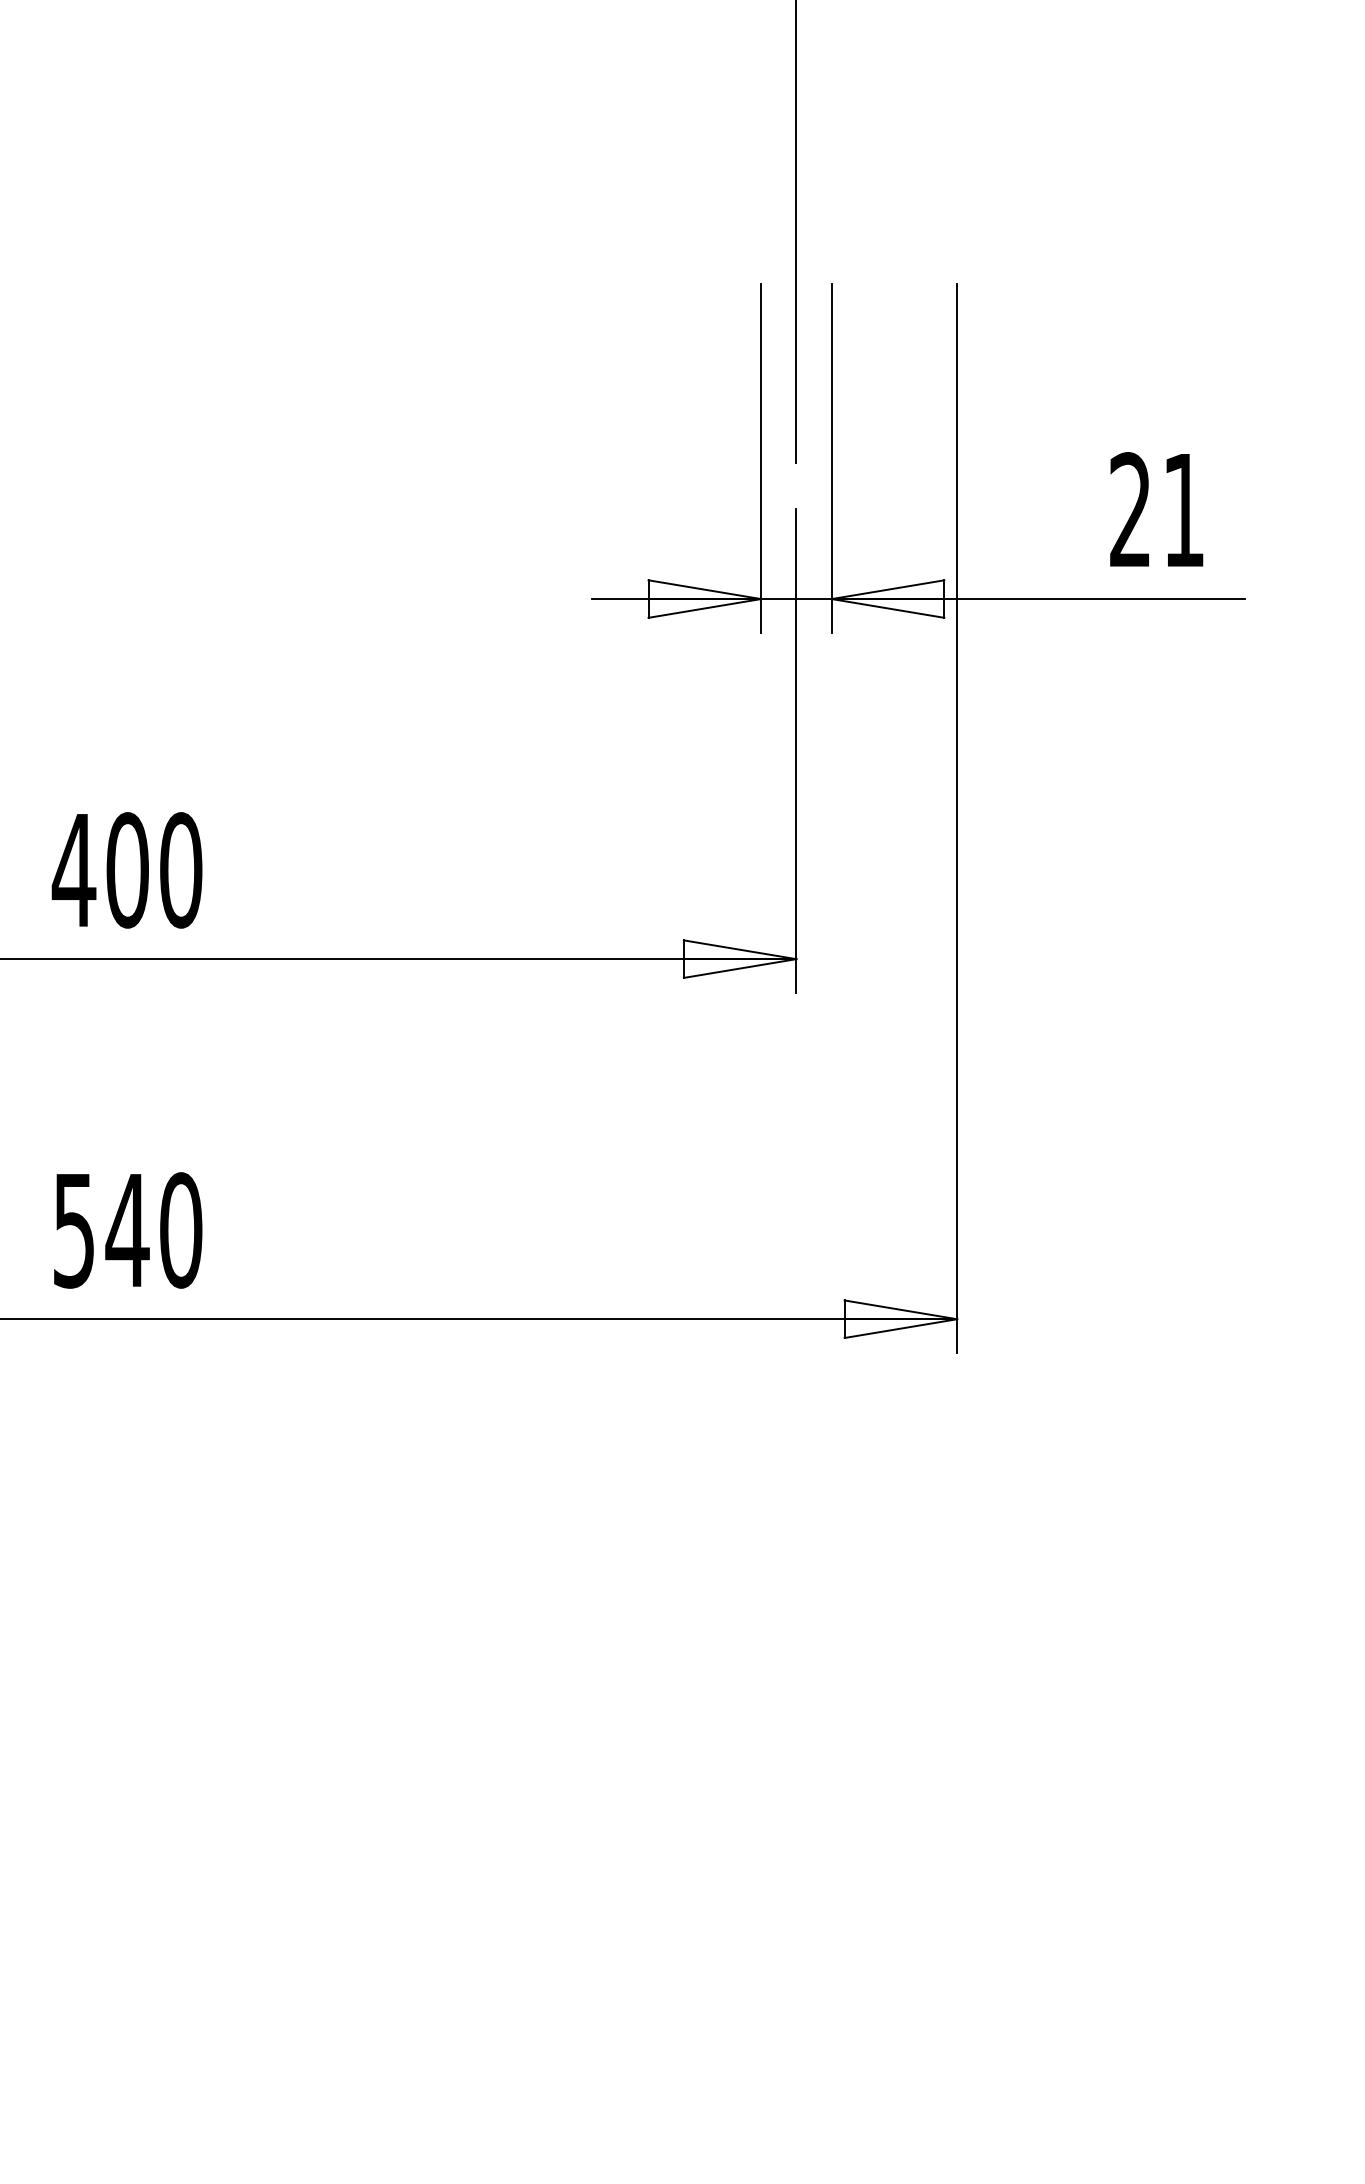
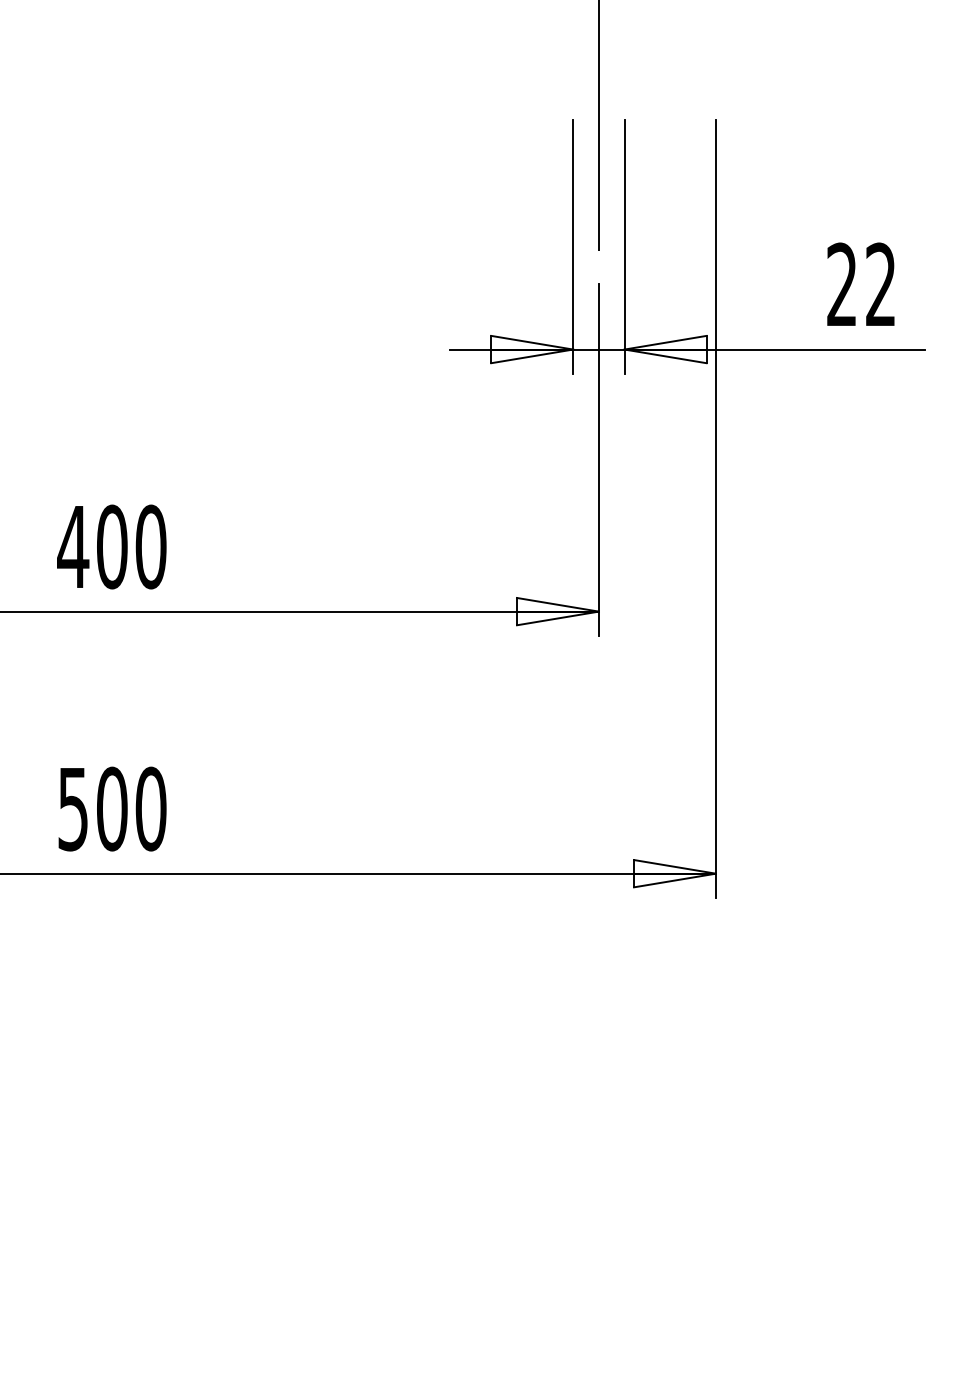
text: (1183, 509) -> (880, 284), 21 -> 22
text: (127, 1230) -> (112, 809), 540 -> 500

